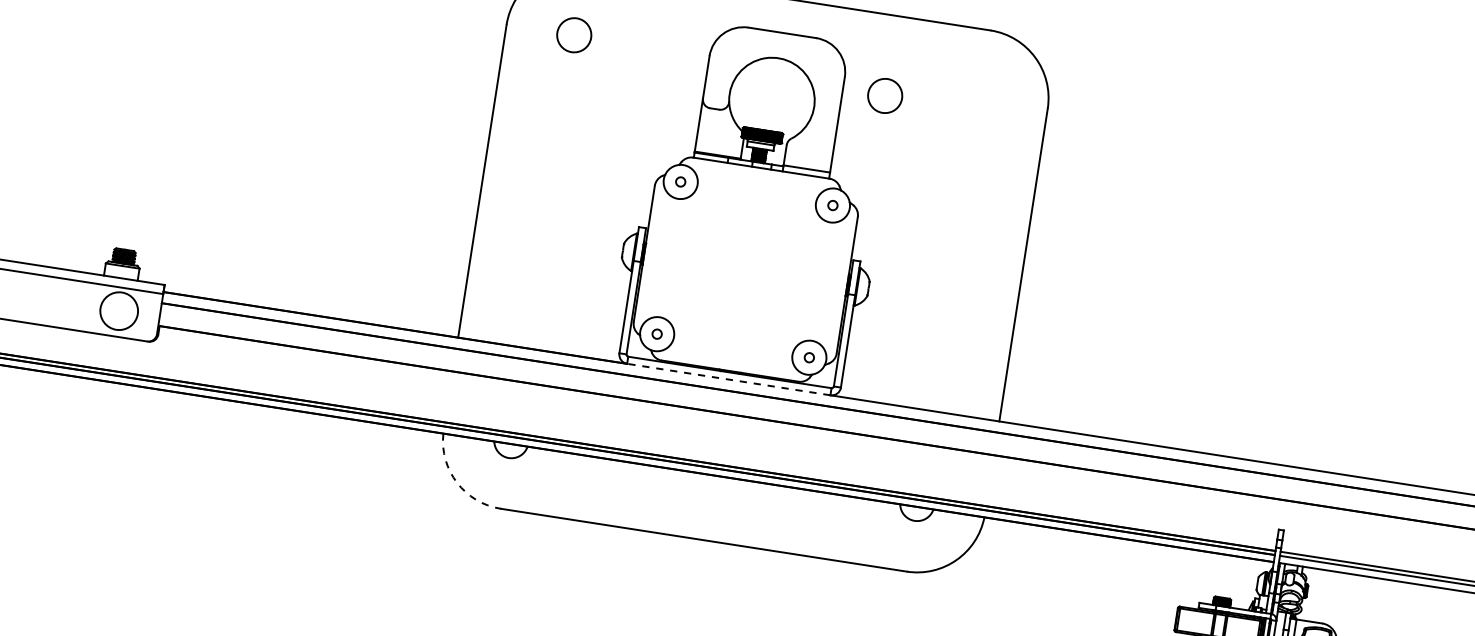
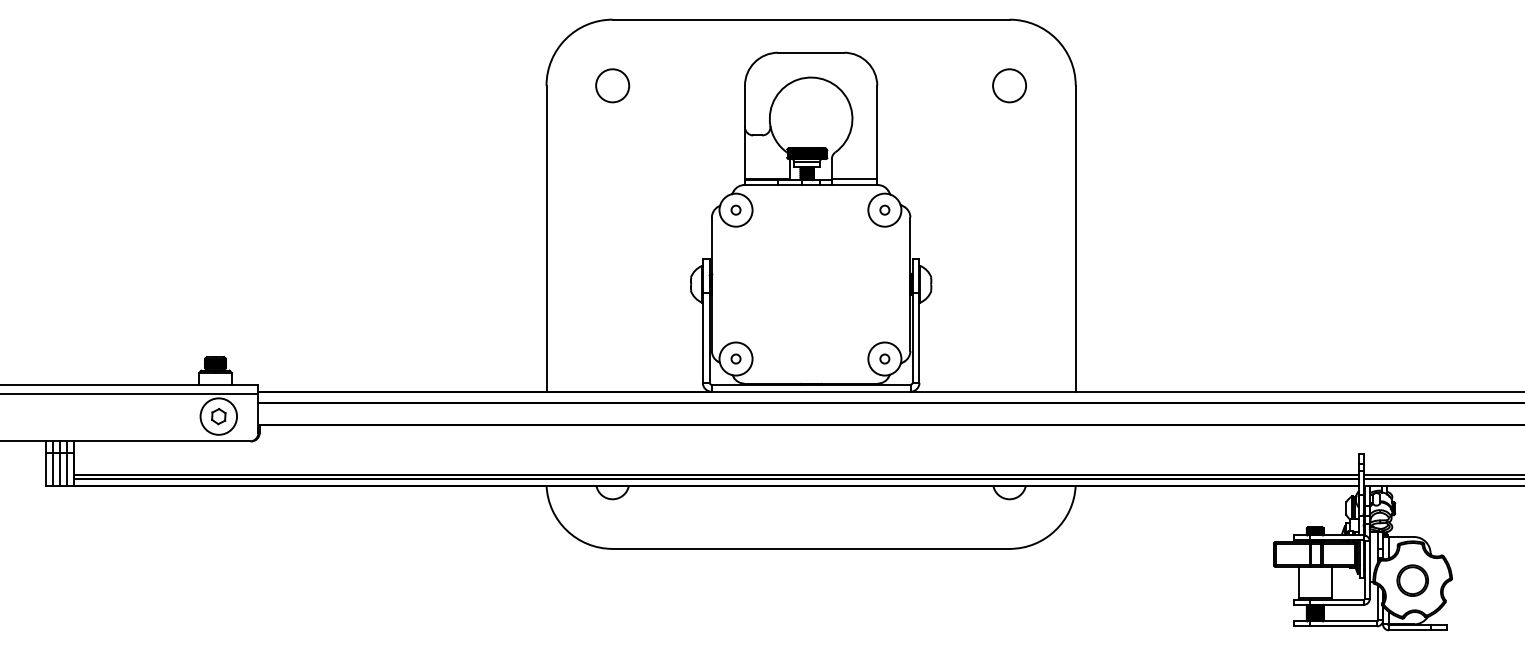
circle: (885, 95) -> (1009, 85), moved
part: (118, 311) -> (218, 416), added
line: (728, 379) -> (810, 391), dashed -> solid
arc: (456, 482) -> (566, 530), dashed -> solid

